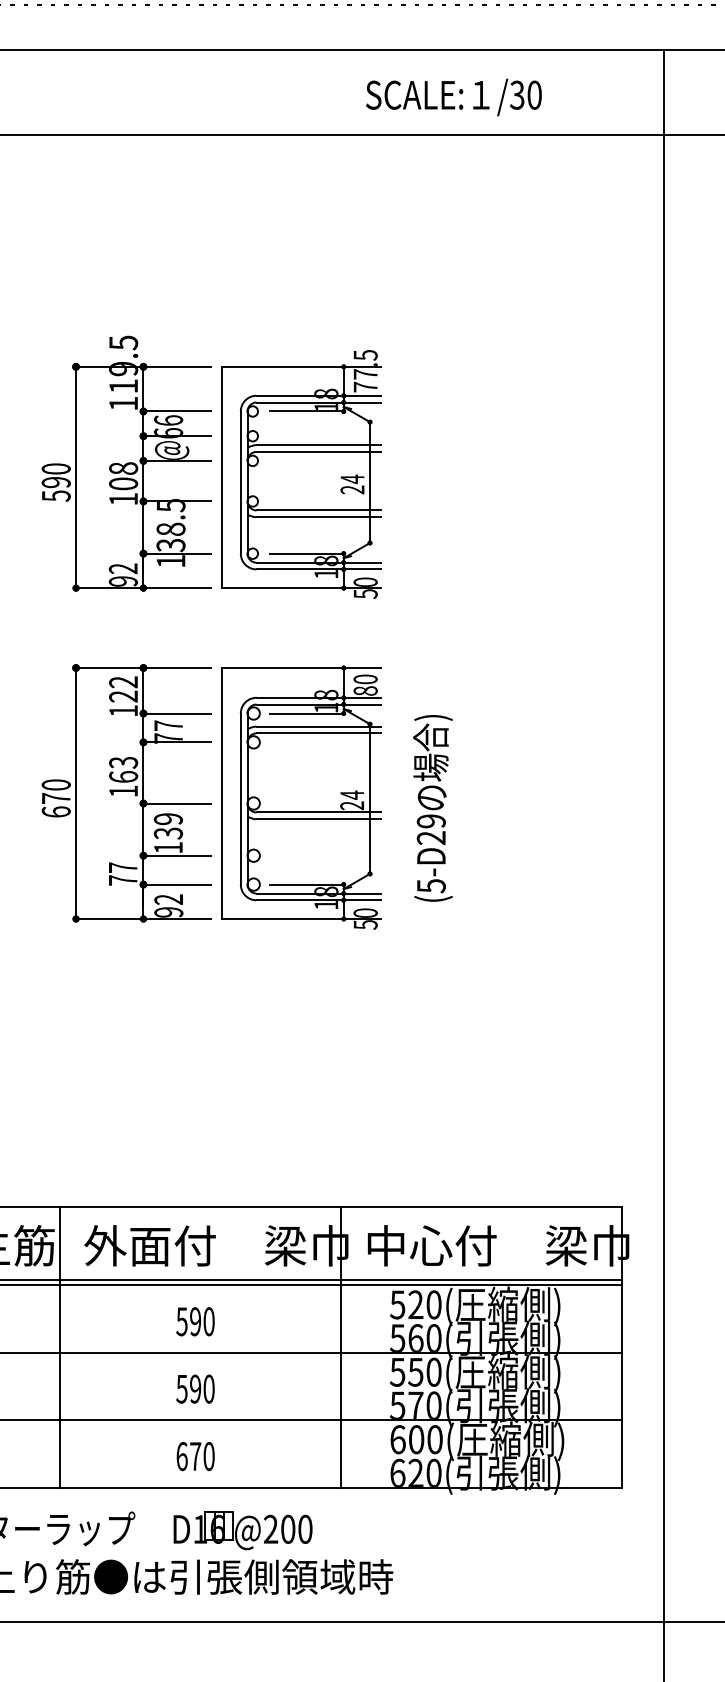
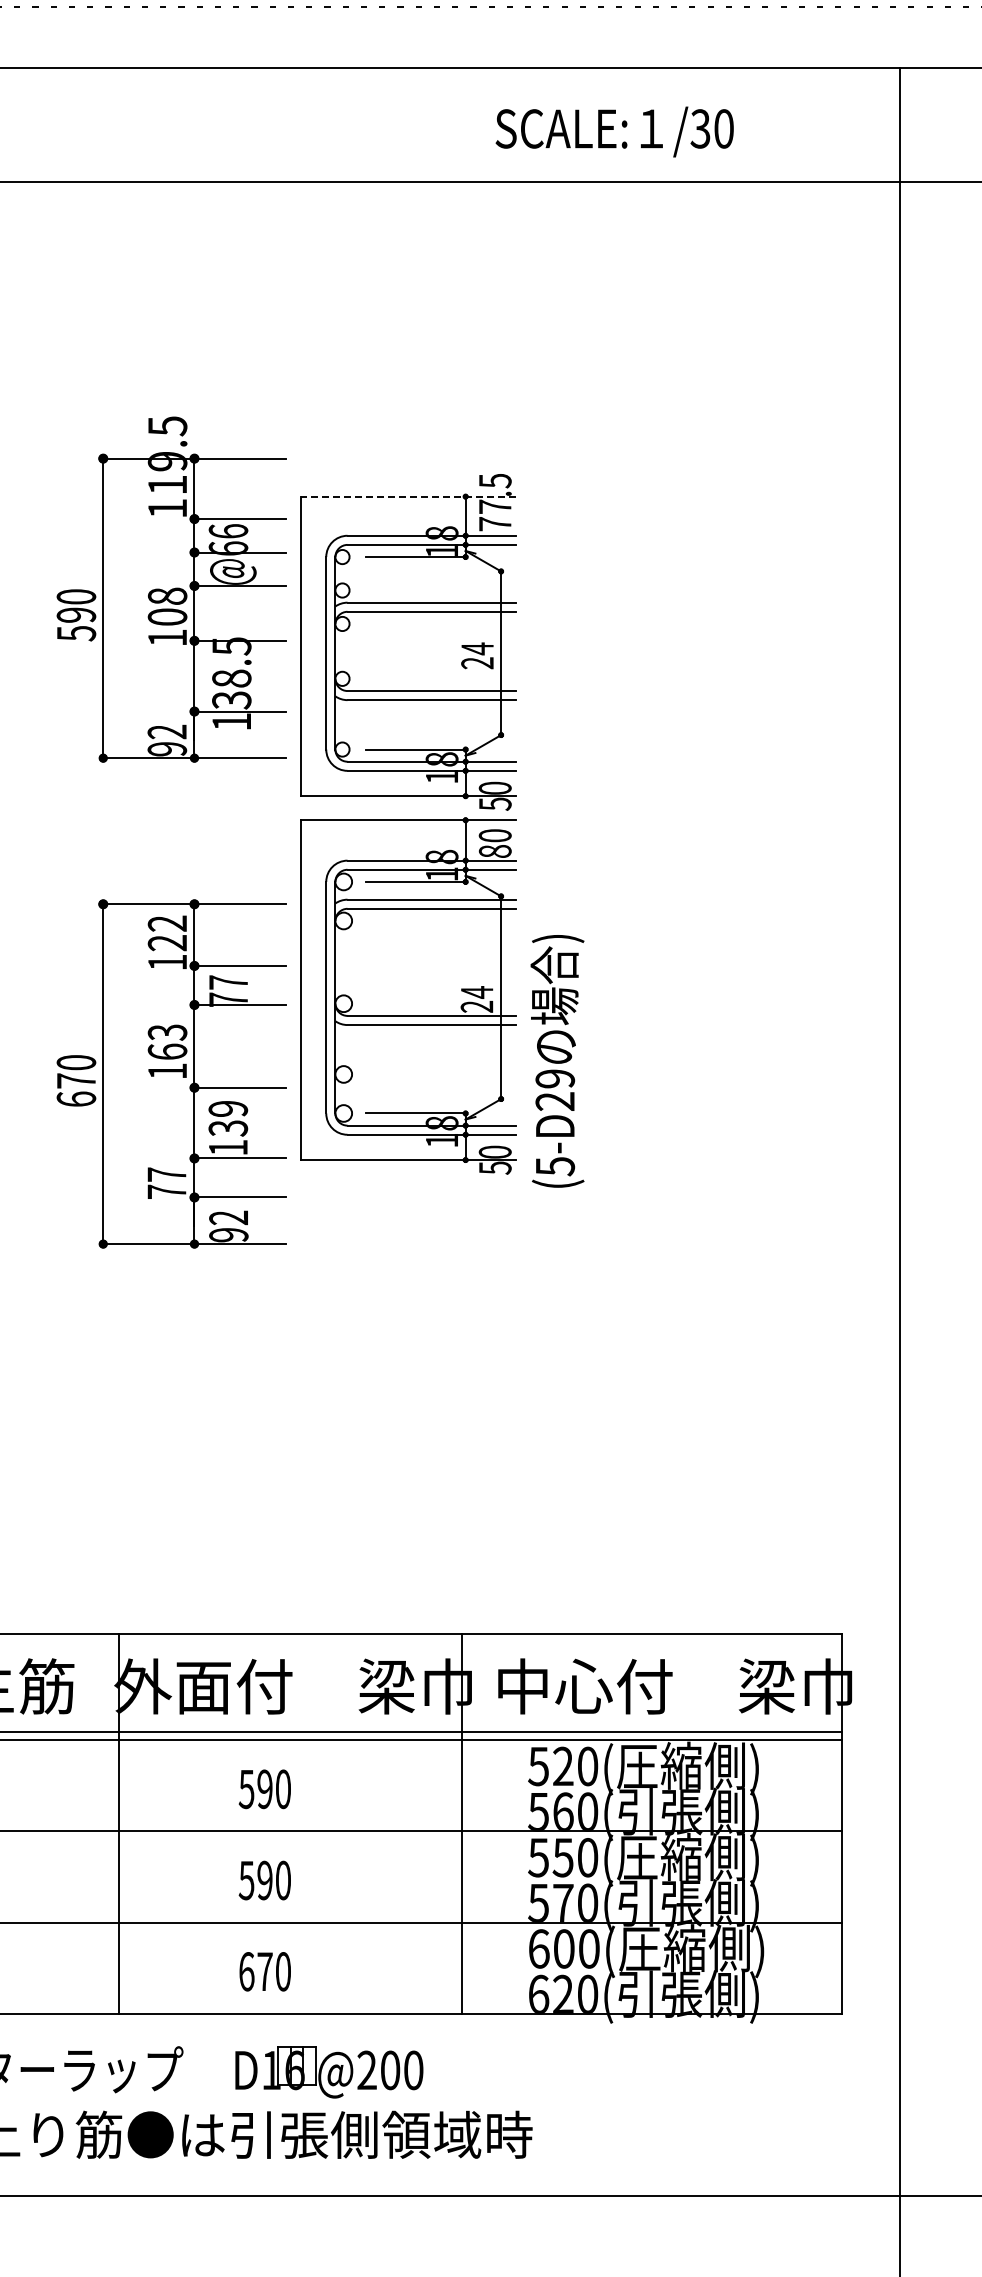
line: (301, 366) -> (408, 496), solid -> dashed
part: (126, 463) -> (171, 589), moved
part: (301, 797) -> (408, 995), moved
text: (433, 808) -> (557, 1061), moved
line: (60, 1347) -> (118, 1823), moved

